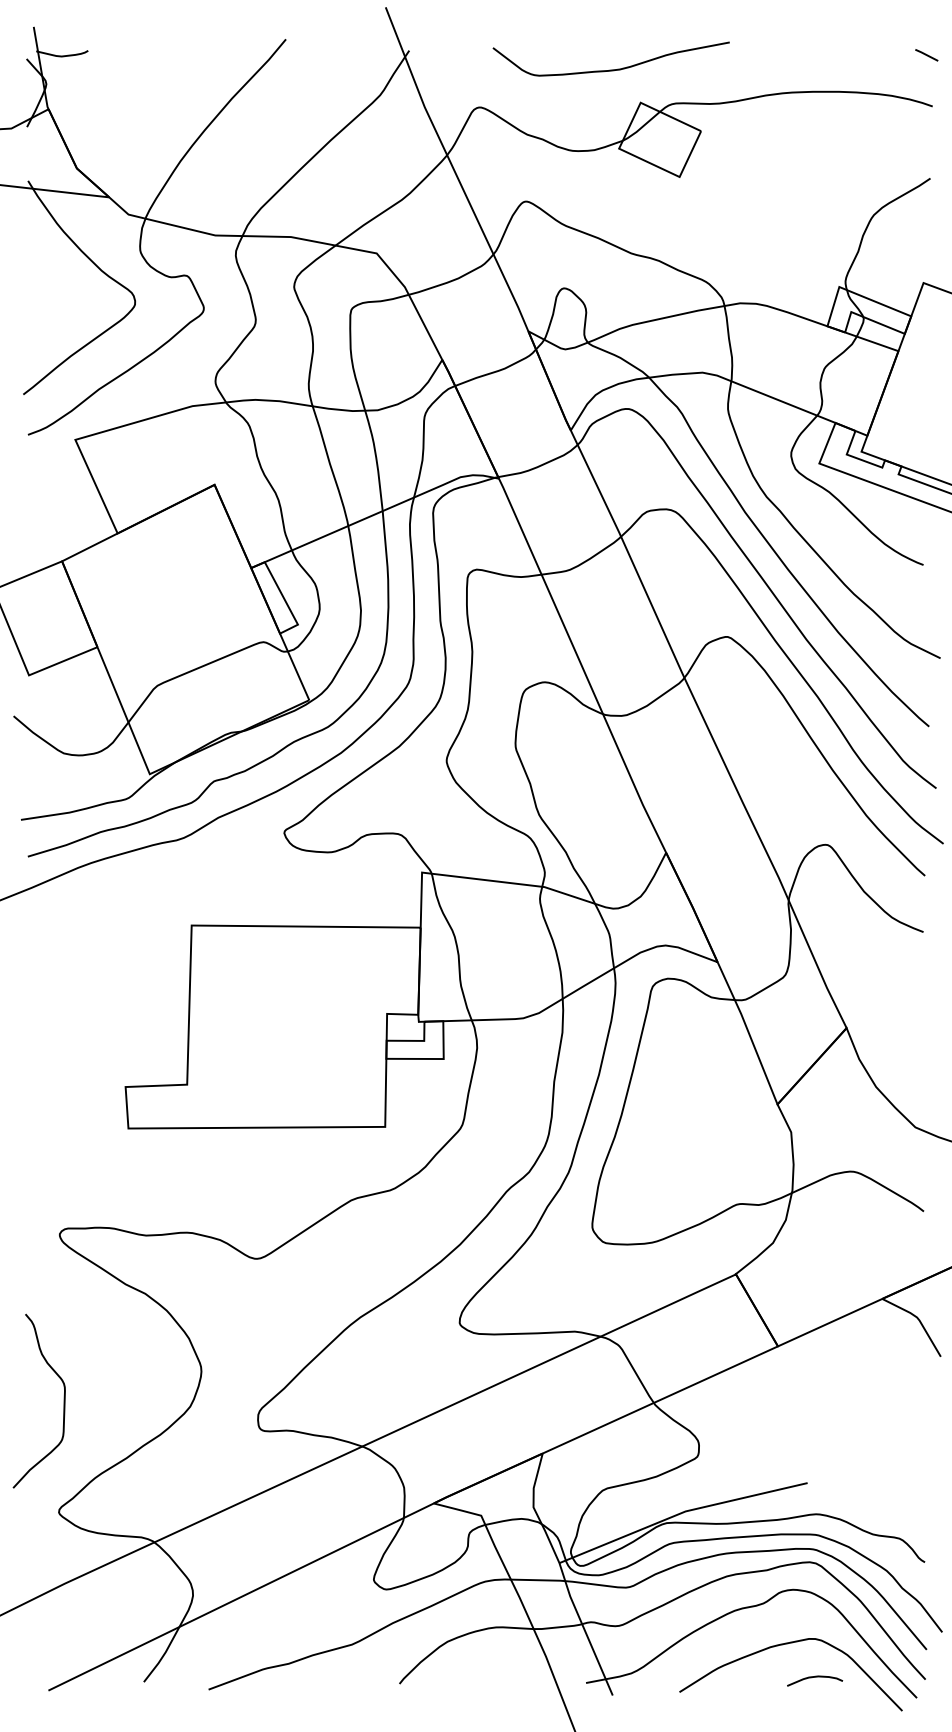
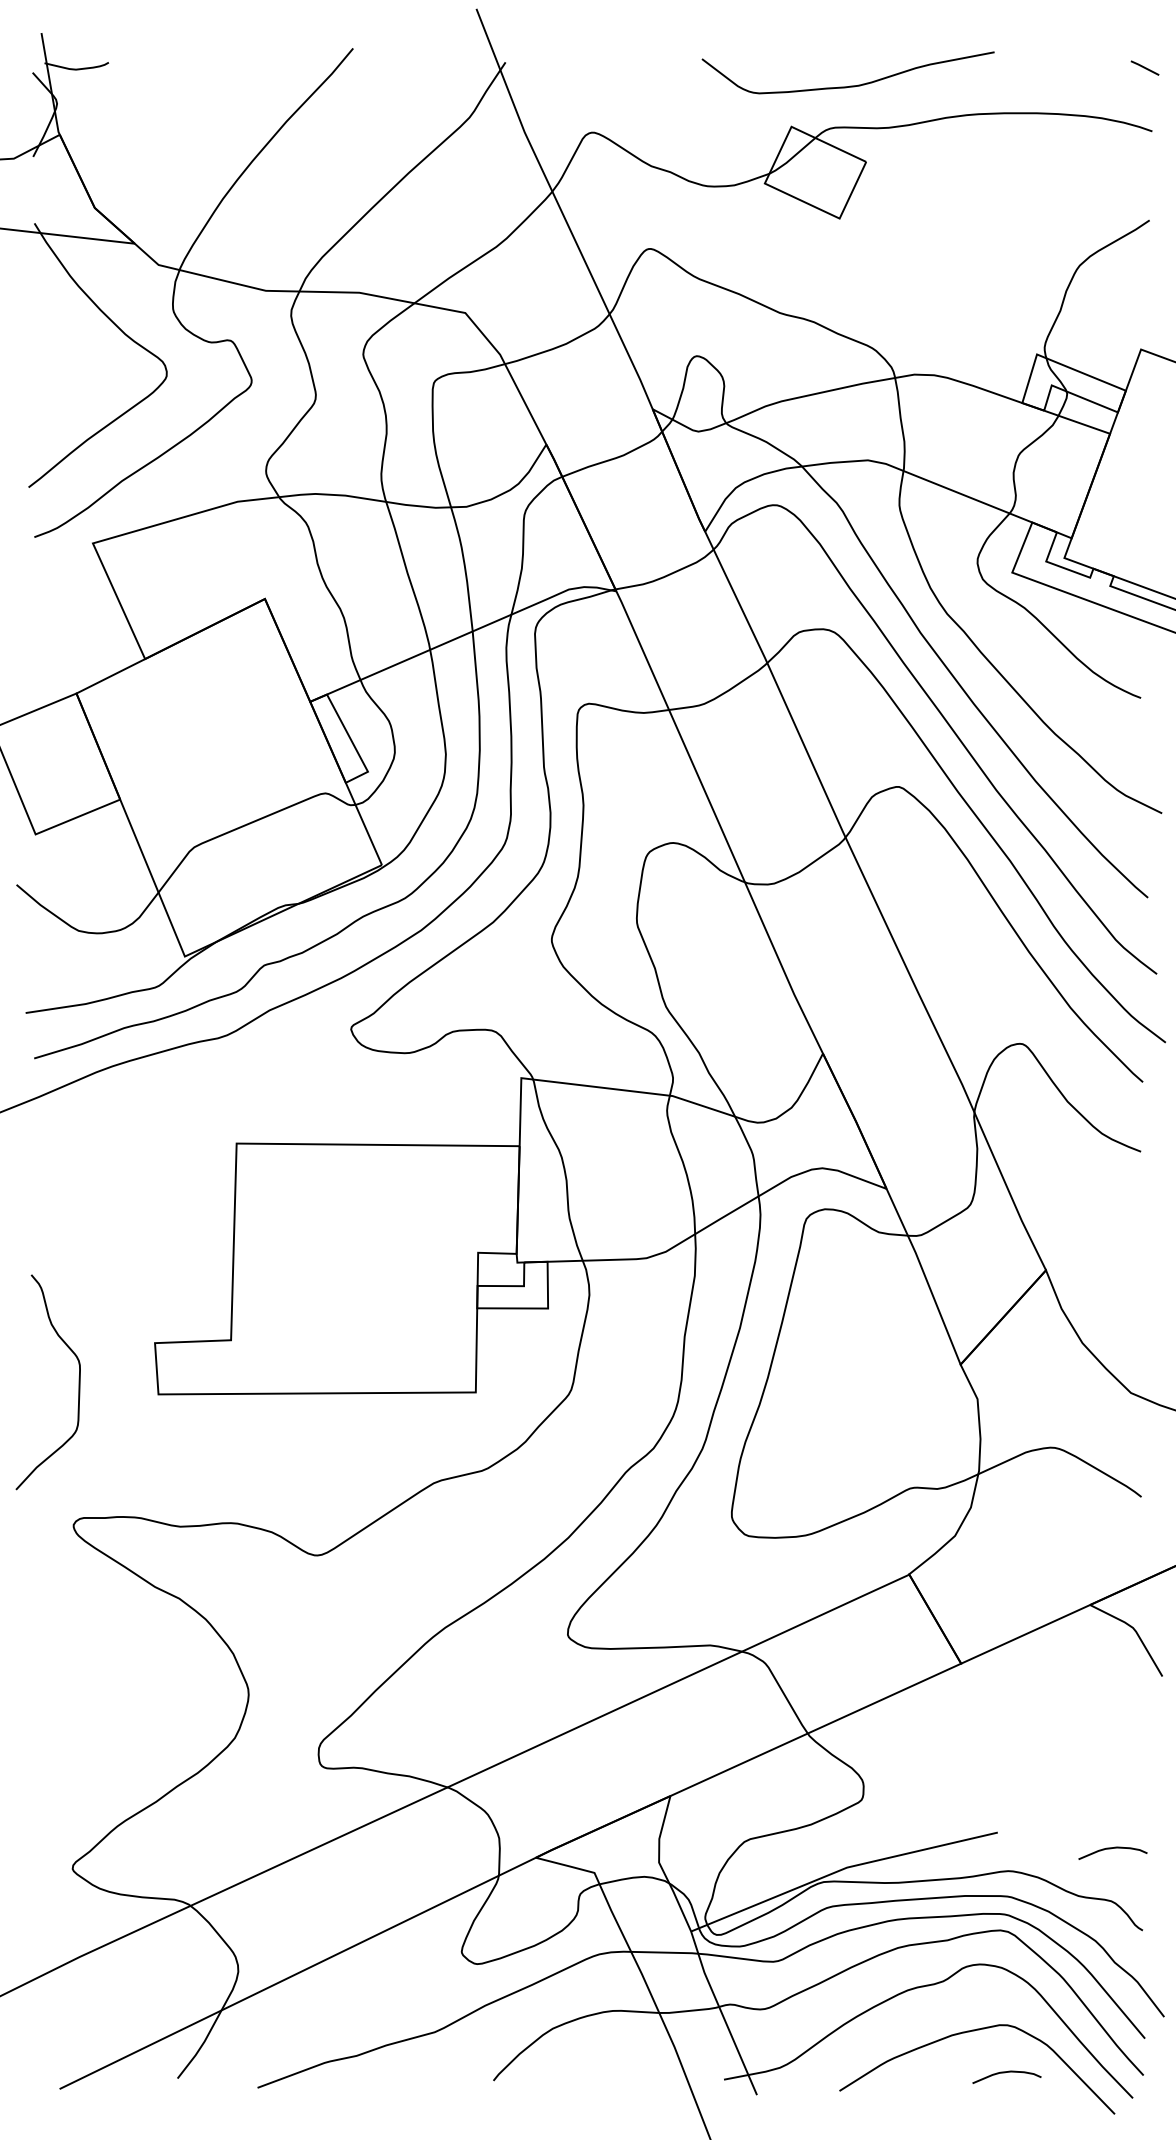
curve: (612, 69) -> (849, 85), moved
curve: (63, 1401) -> (78, 1382), moved
curve: (899, 1496) -> (1111, 1849), added

